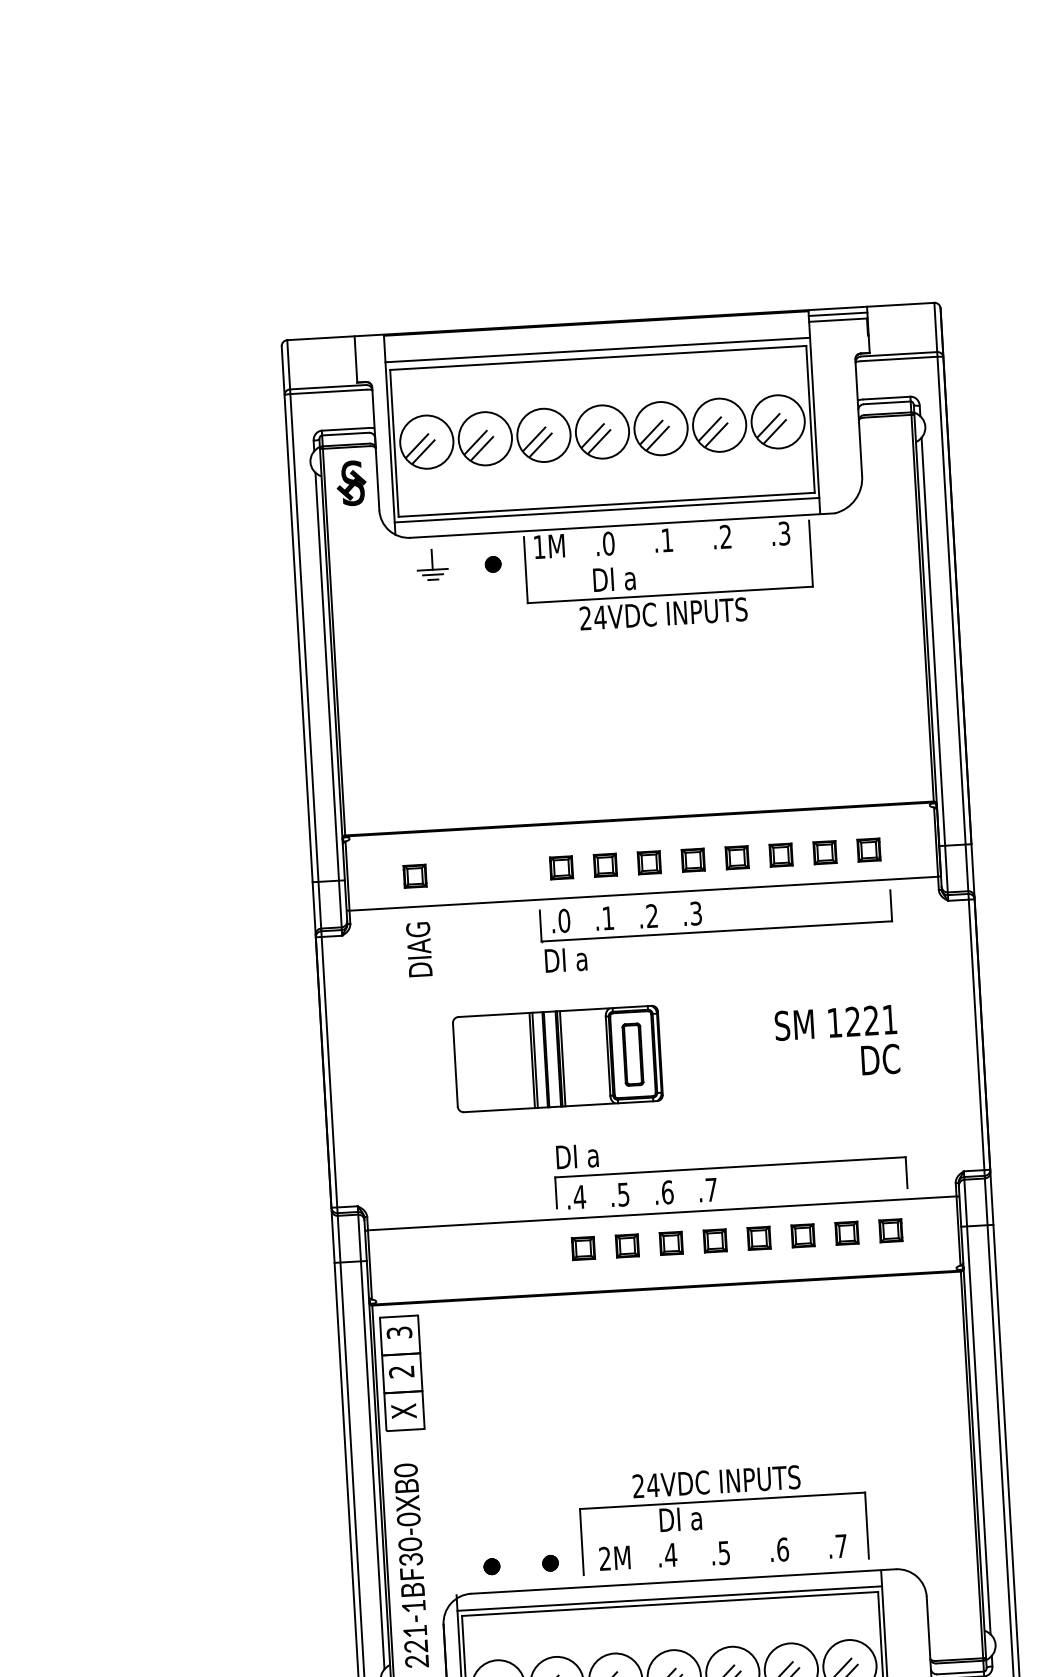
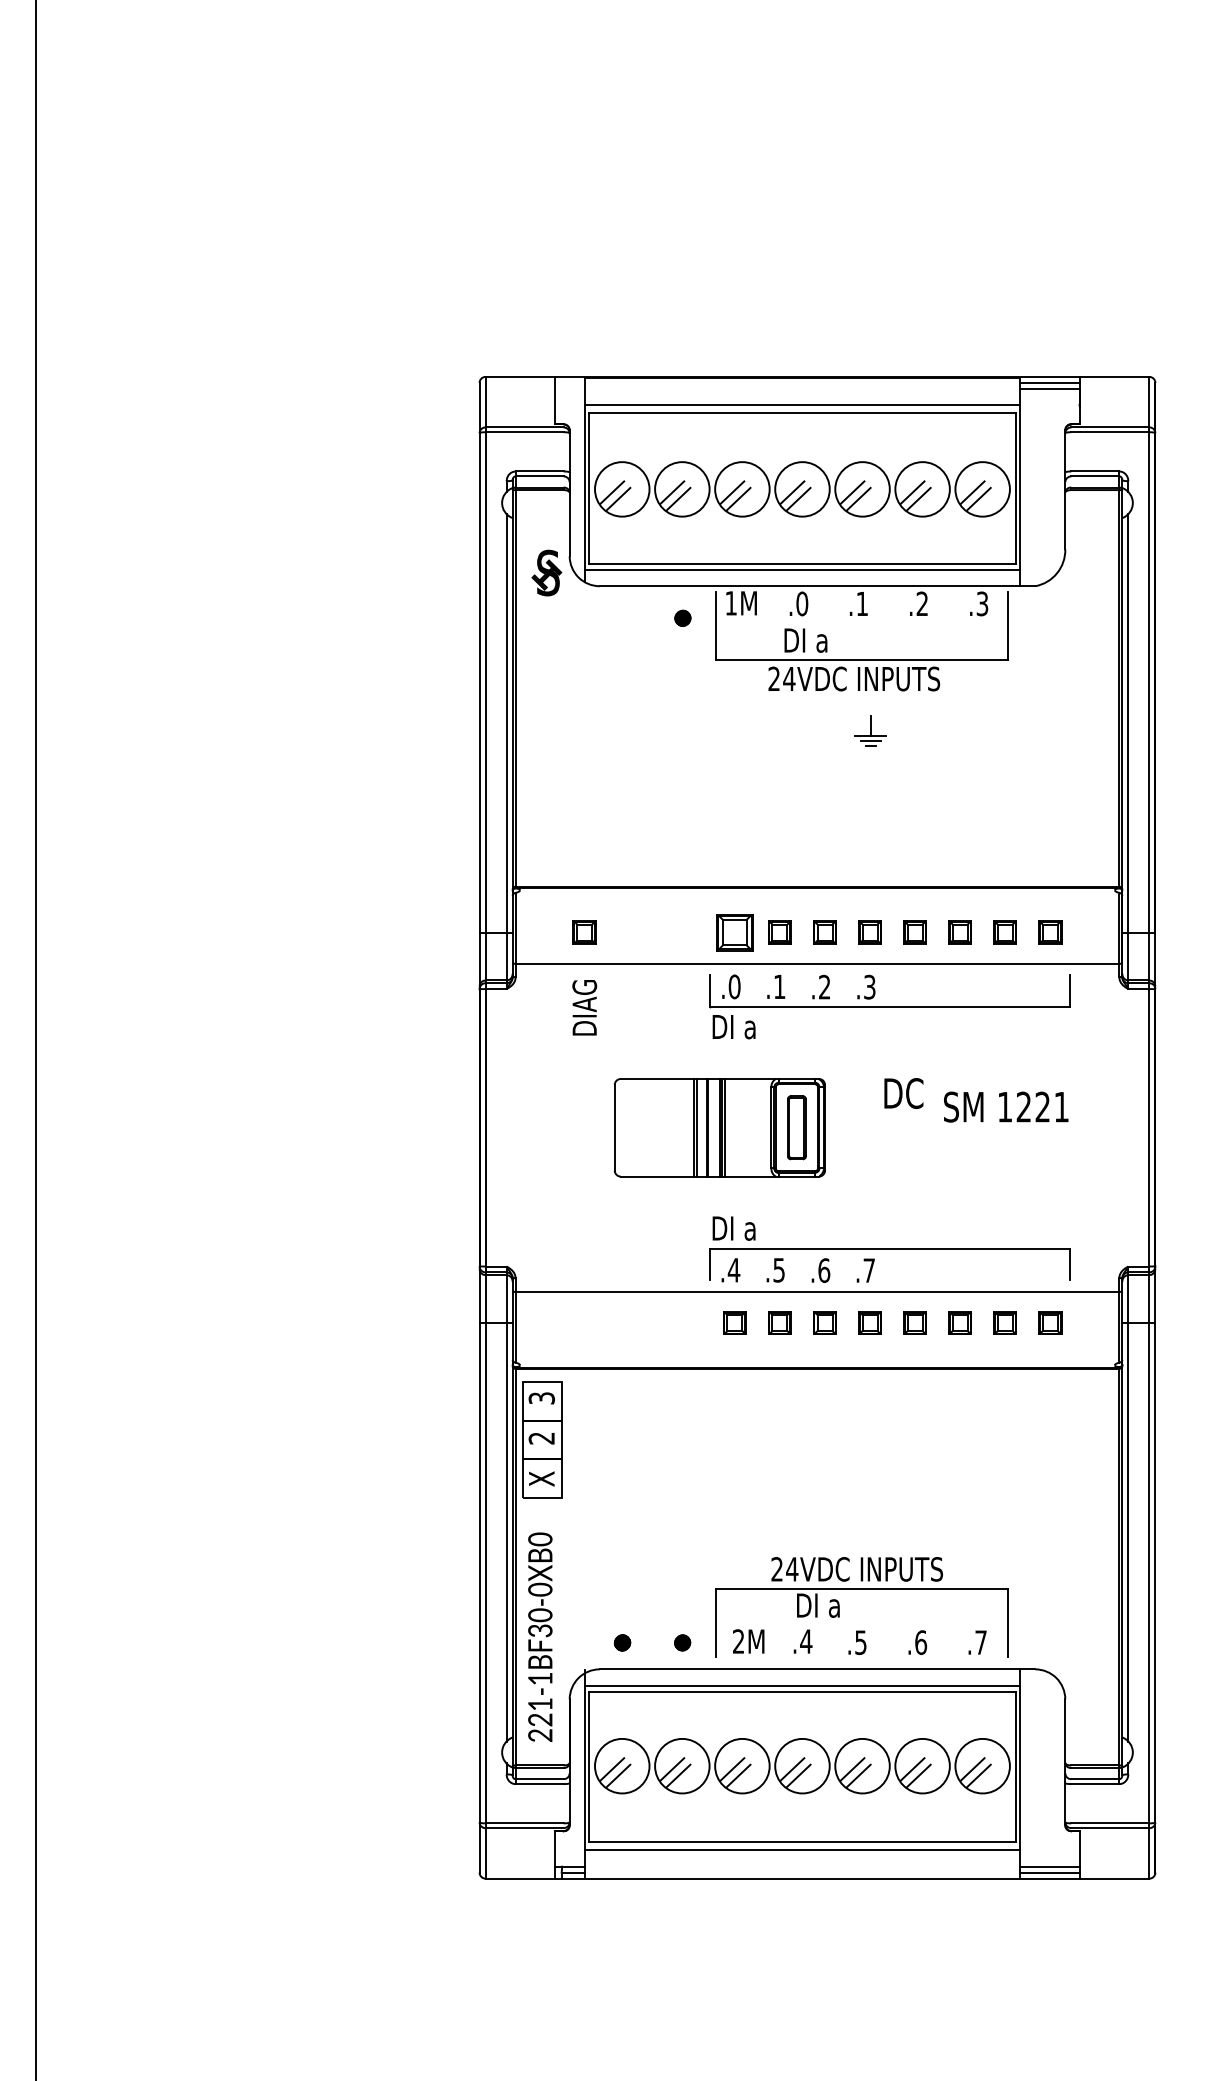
part: (351, 482) -> (546, 572), moved
part: (432, 564) -> (870, 730), moved
part: (561, 867) -> (734, 932), size x1.6
text: (880, 1059) -> (903, 1093), moved

